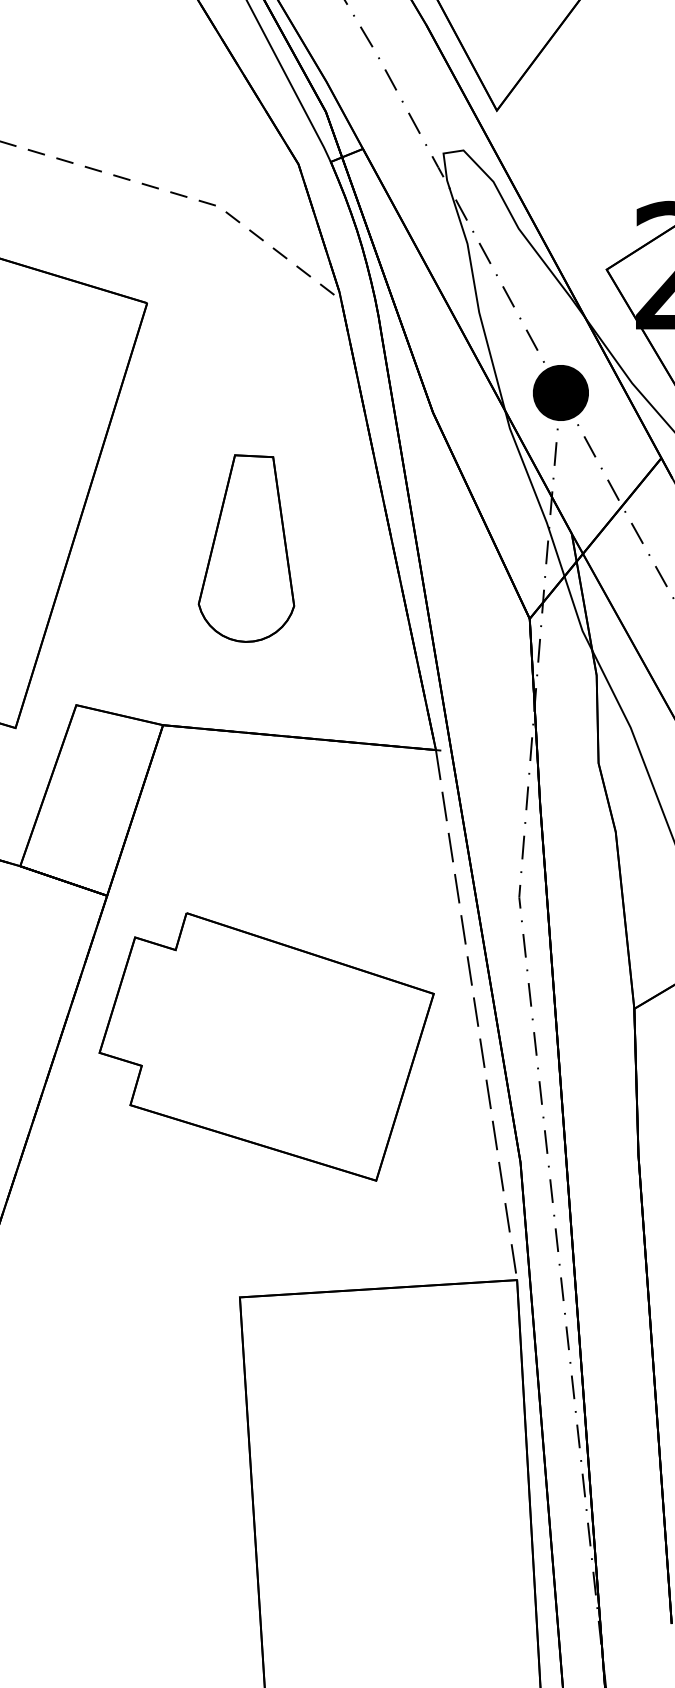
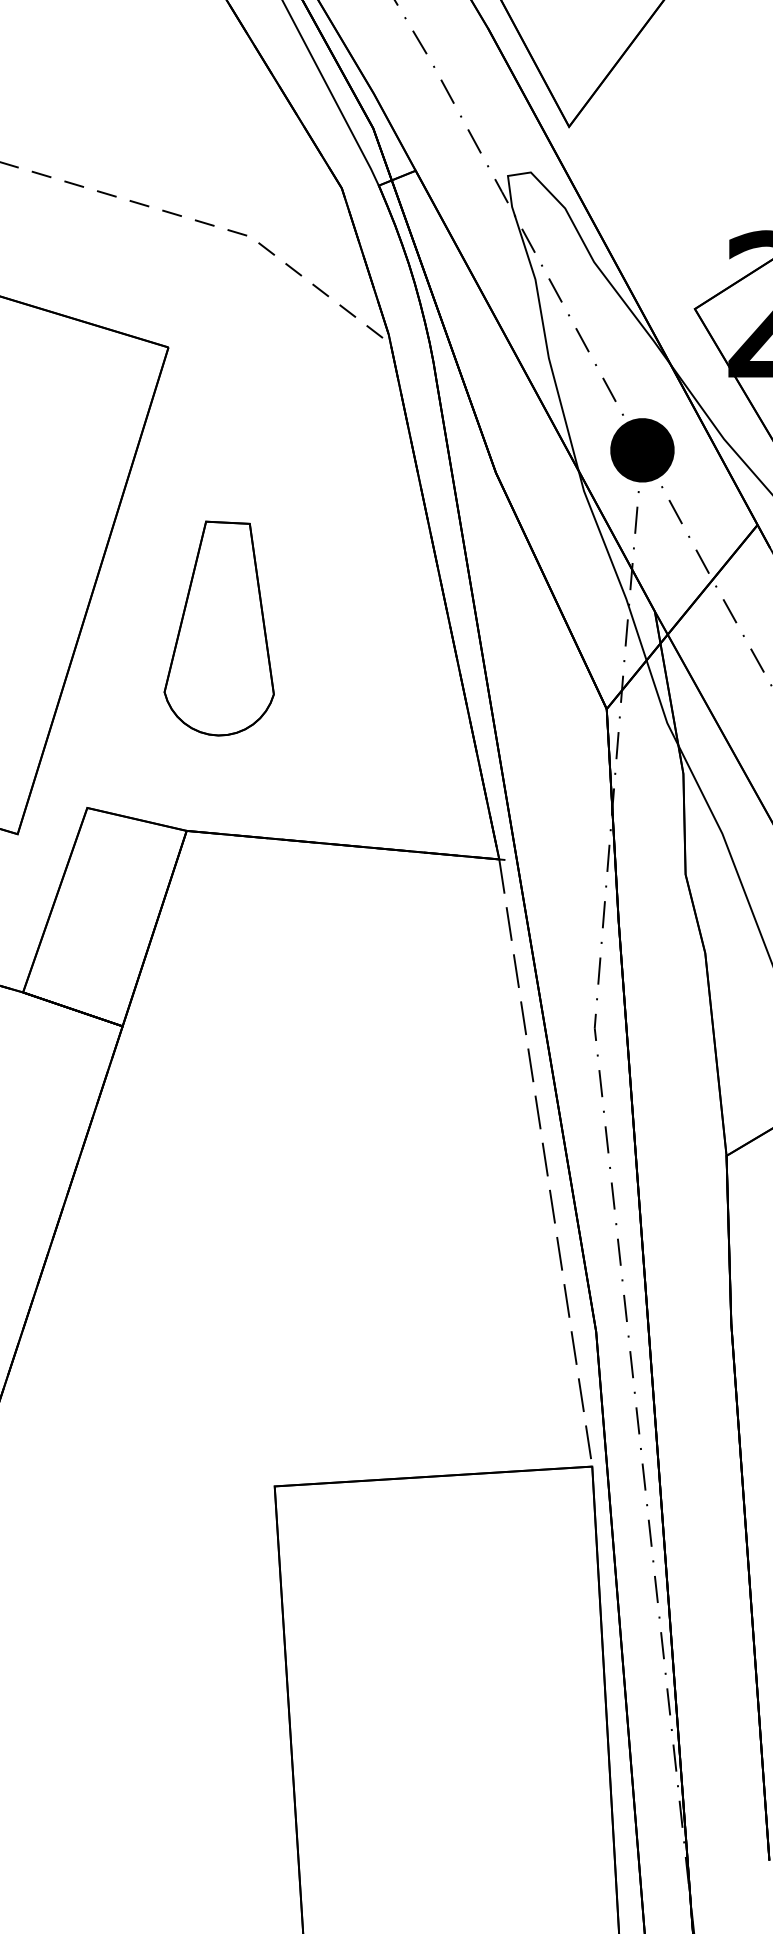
part: (246, 548) -> (219, 628), moved
part: (266, 1046) -> (305, 1198), removed

